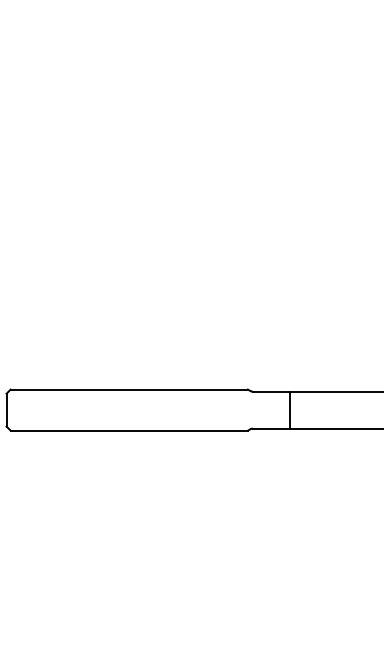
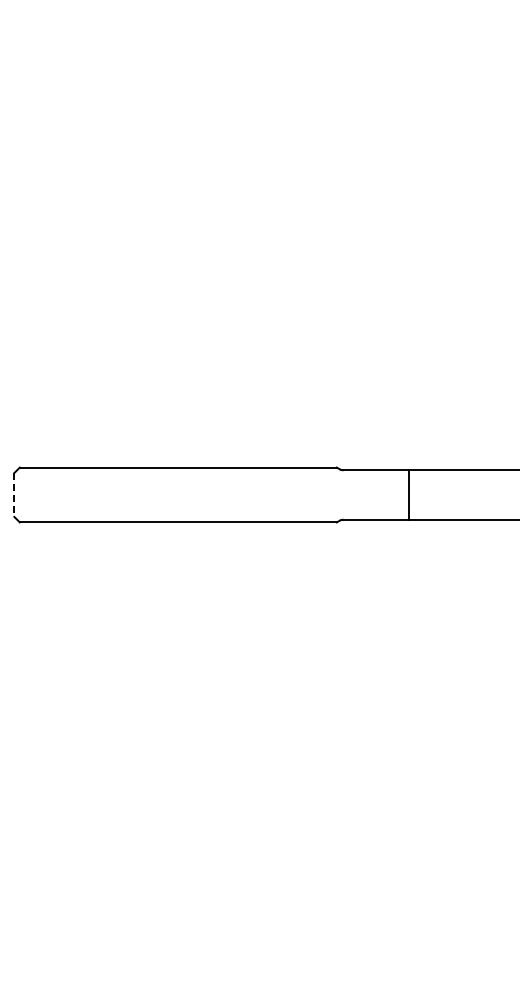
line: (6, 409) -> (14, 494), solid -> dashed
line: (289, 409) -> (408, 494), moved

